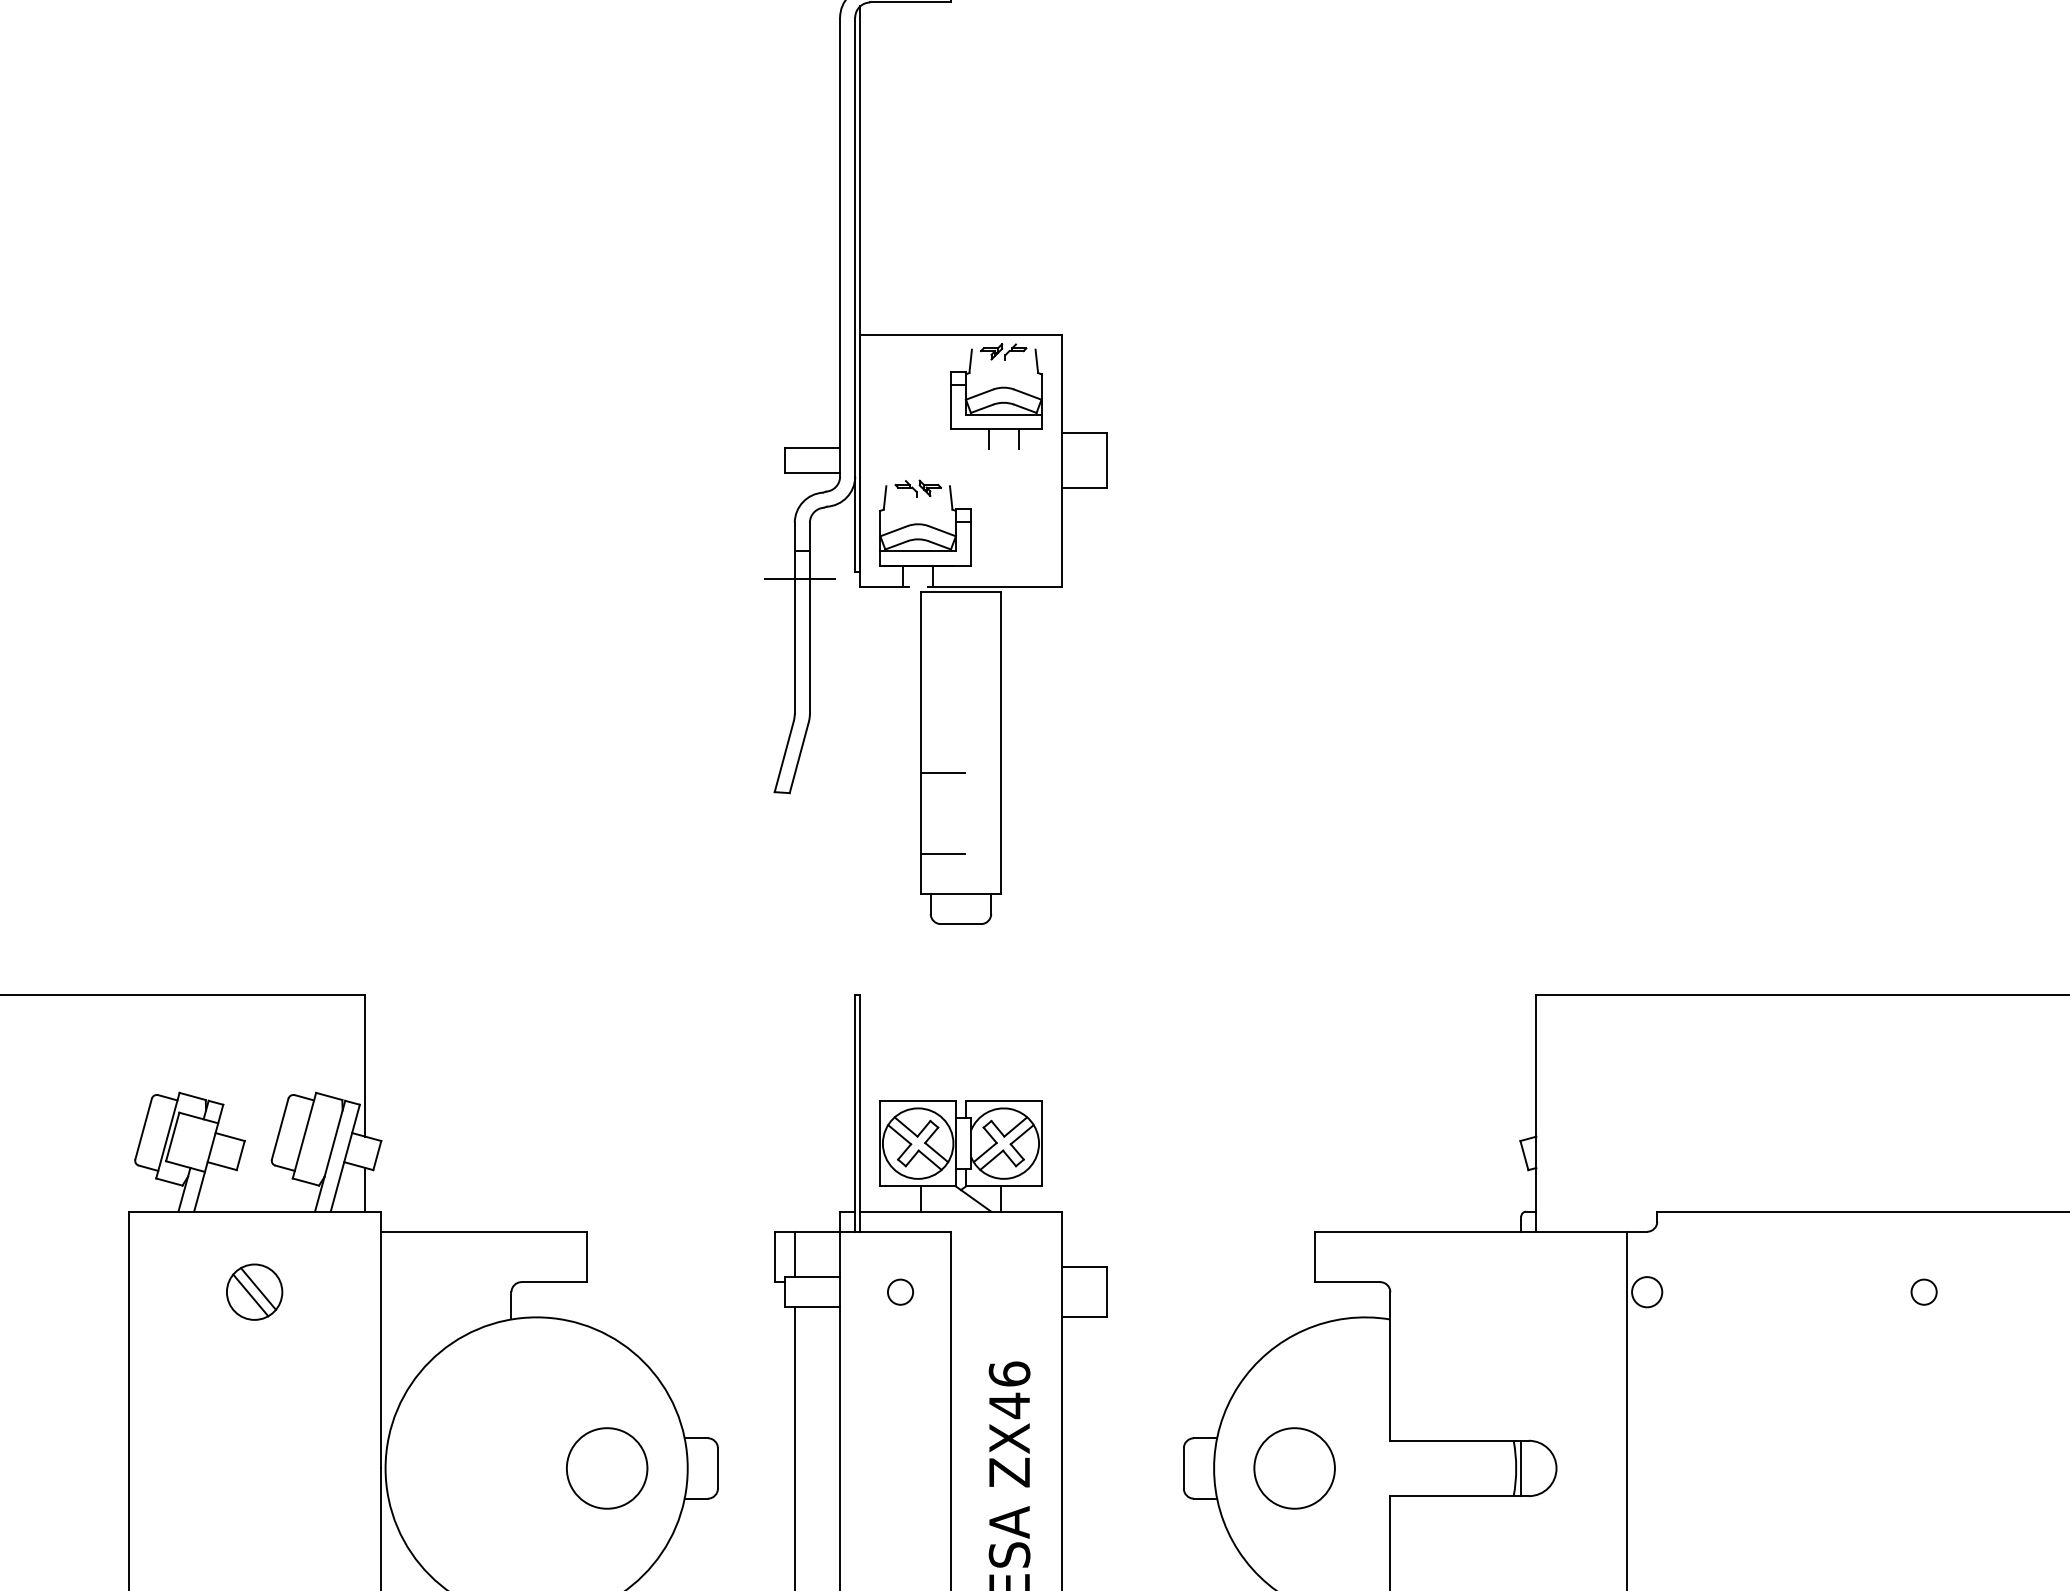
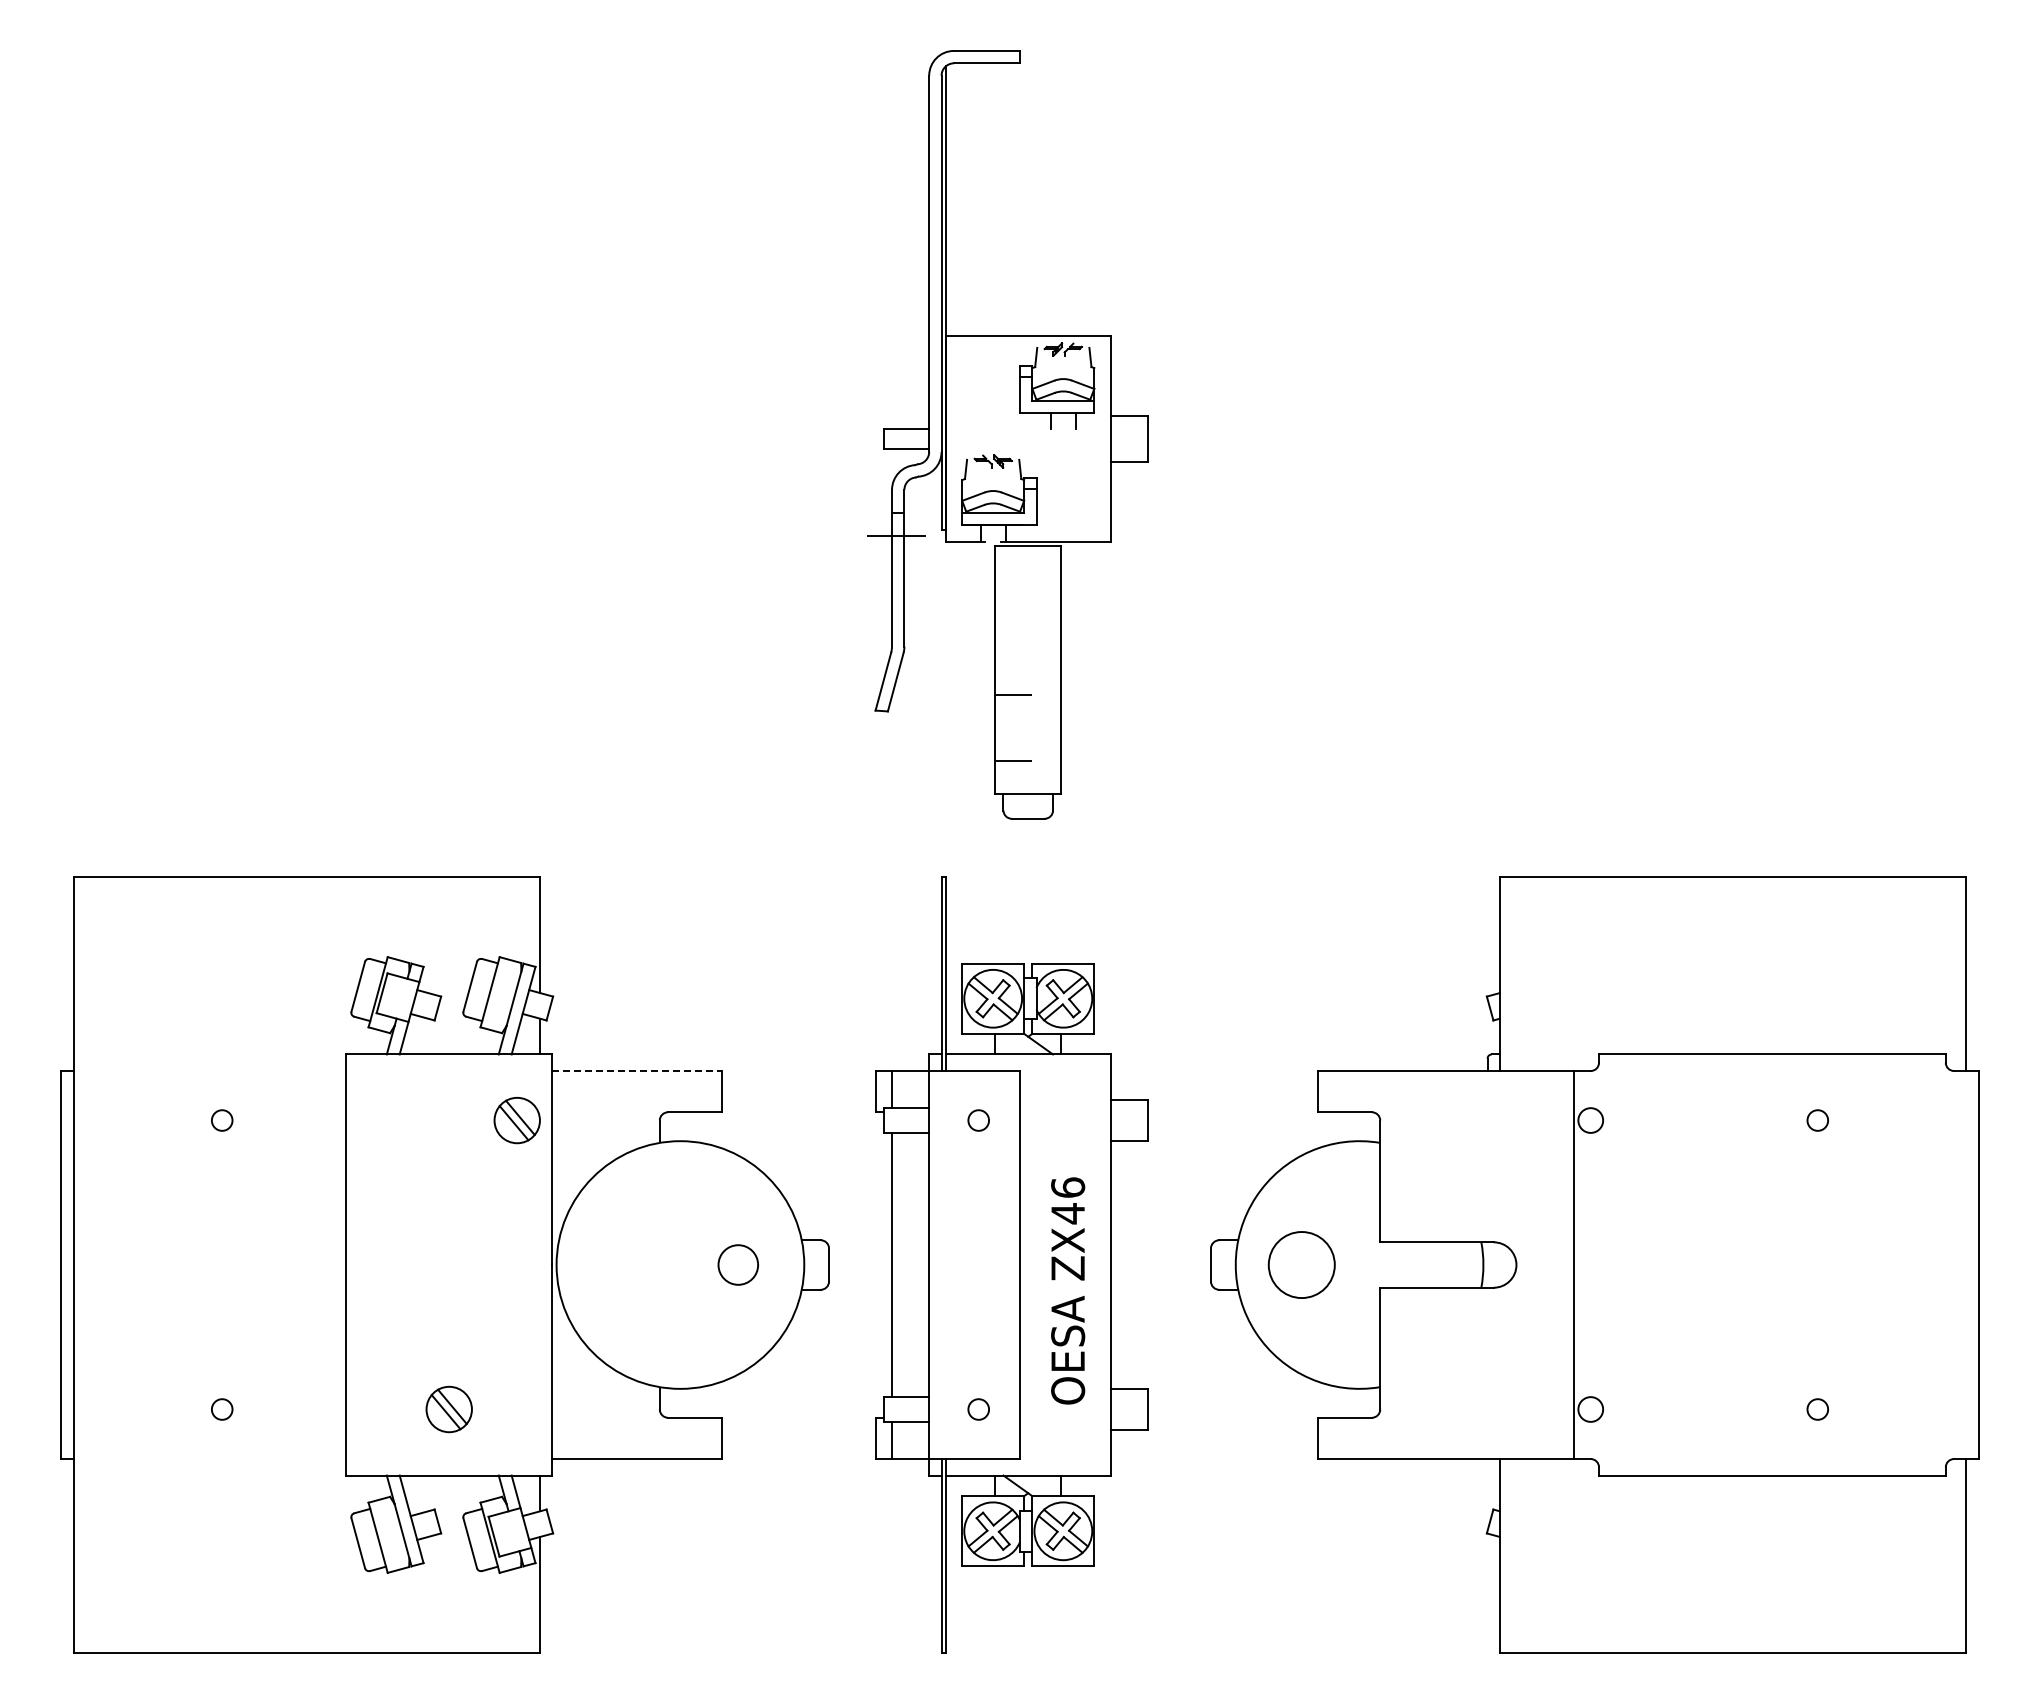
line: (484, 1231) -> (637, 1070), solid -> dashed
part: (253, 1292) -> (516, 1120), moved
circle: (607, 1467) -> (738, 1264), size x0.6
line: (1521, 1467) -> (1487, 1264), removed

